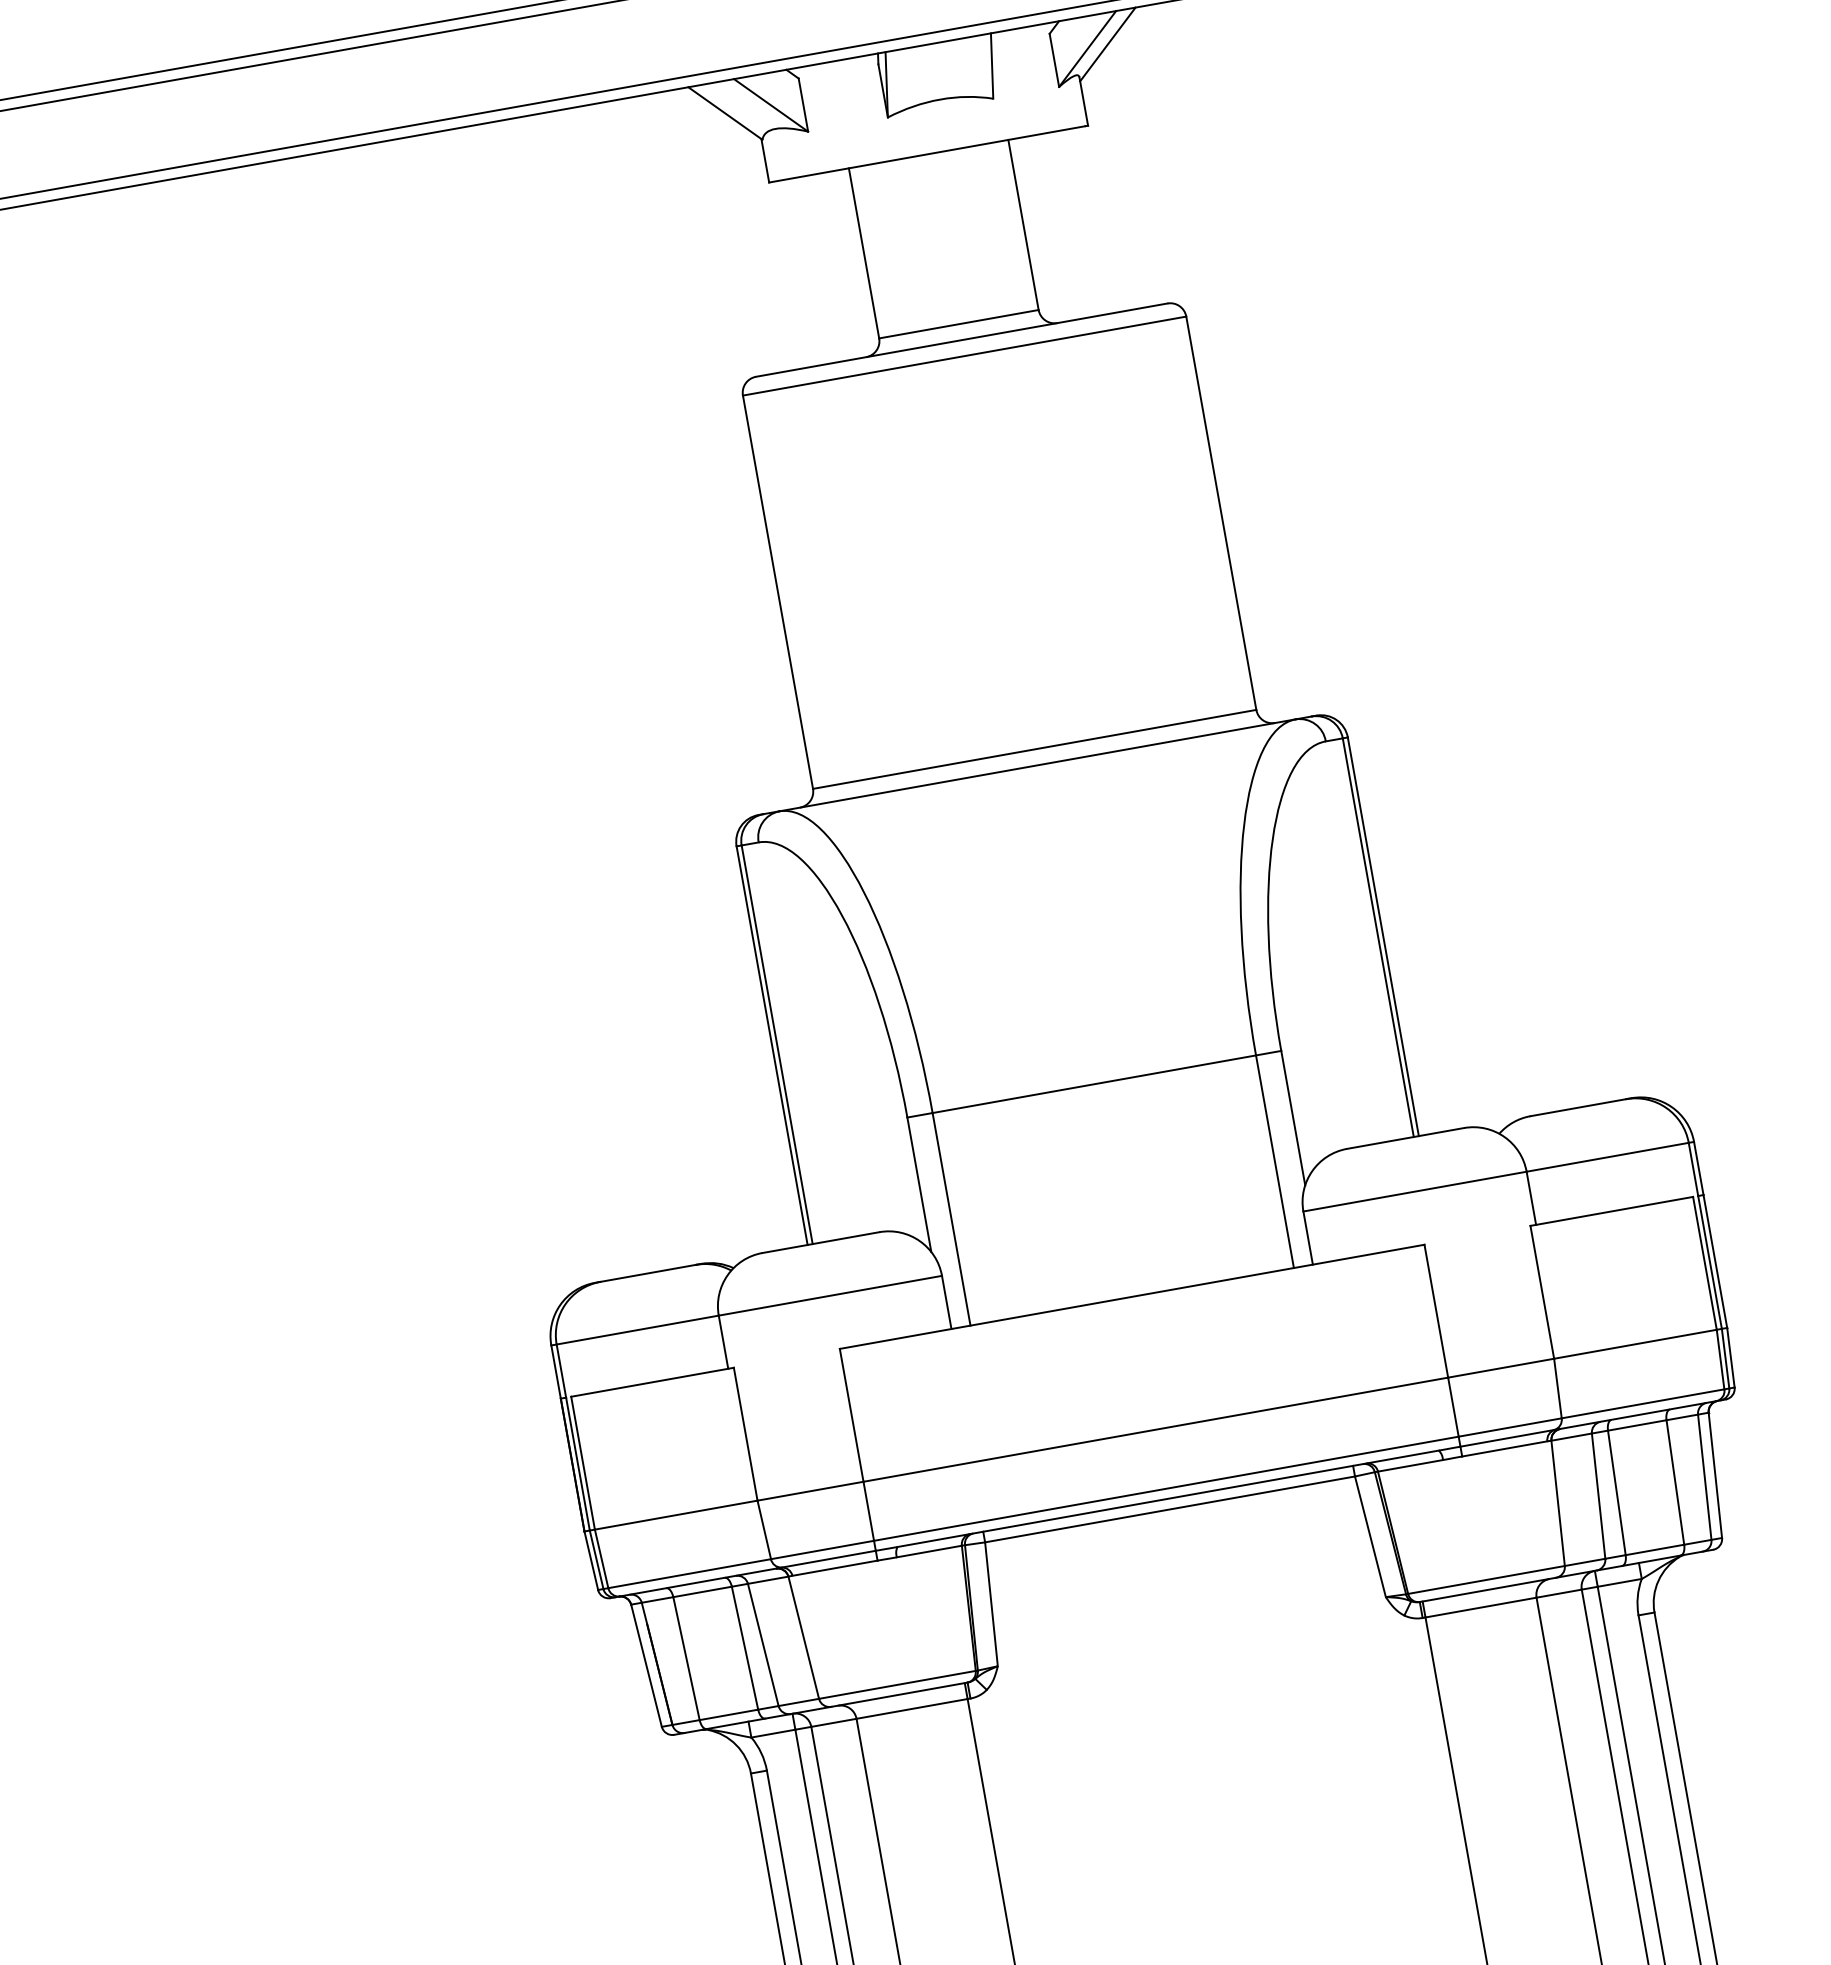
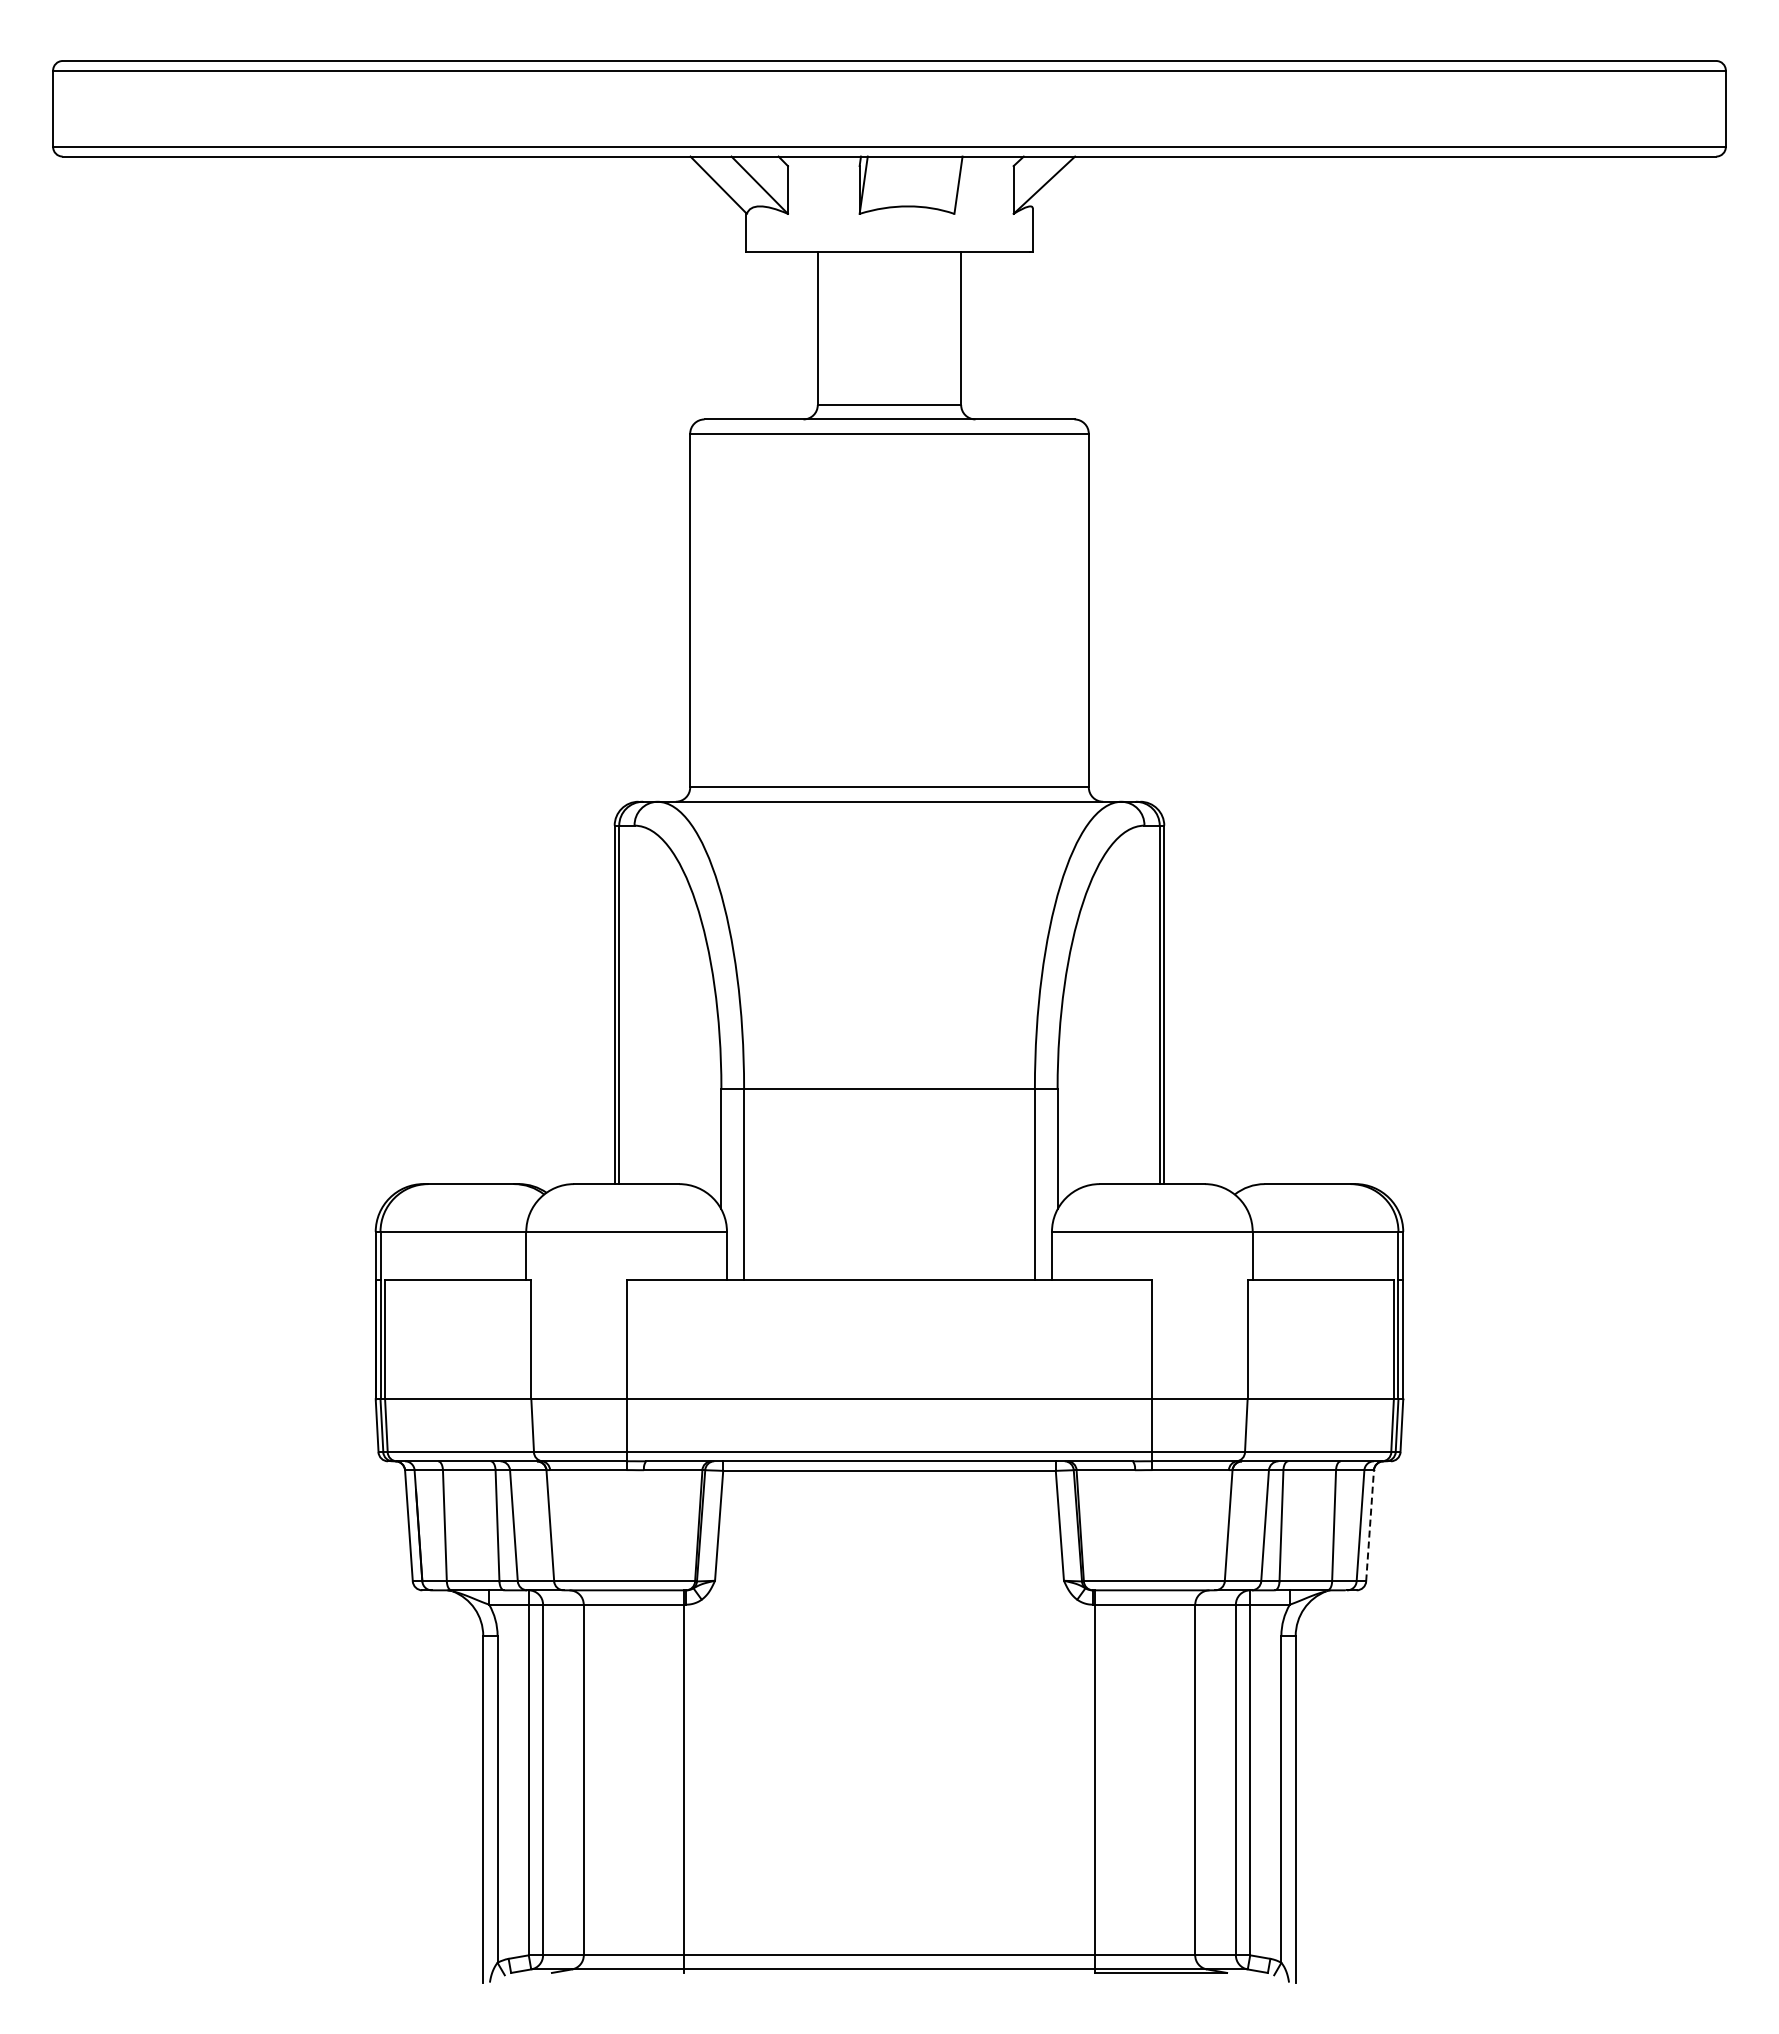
line: (1107, 44) -> (1062, 184), removed
line: (1715, 1474) -> (1370, 1525), solid -> dashed

